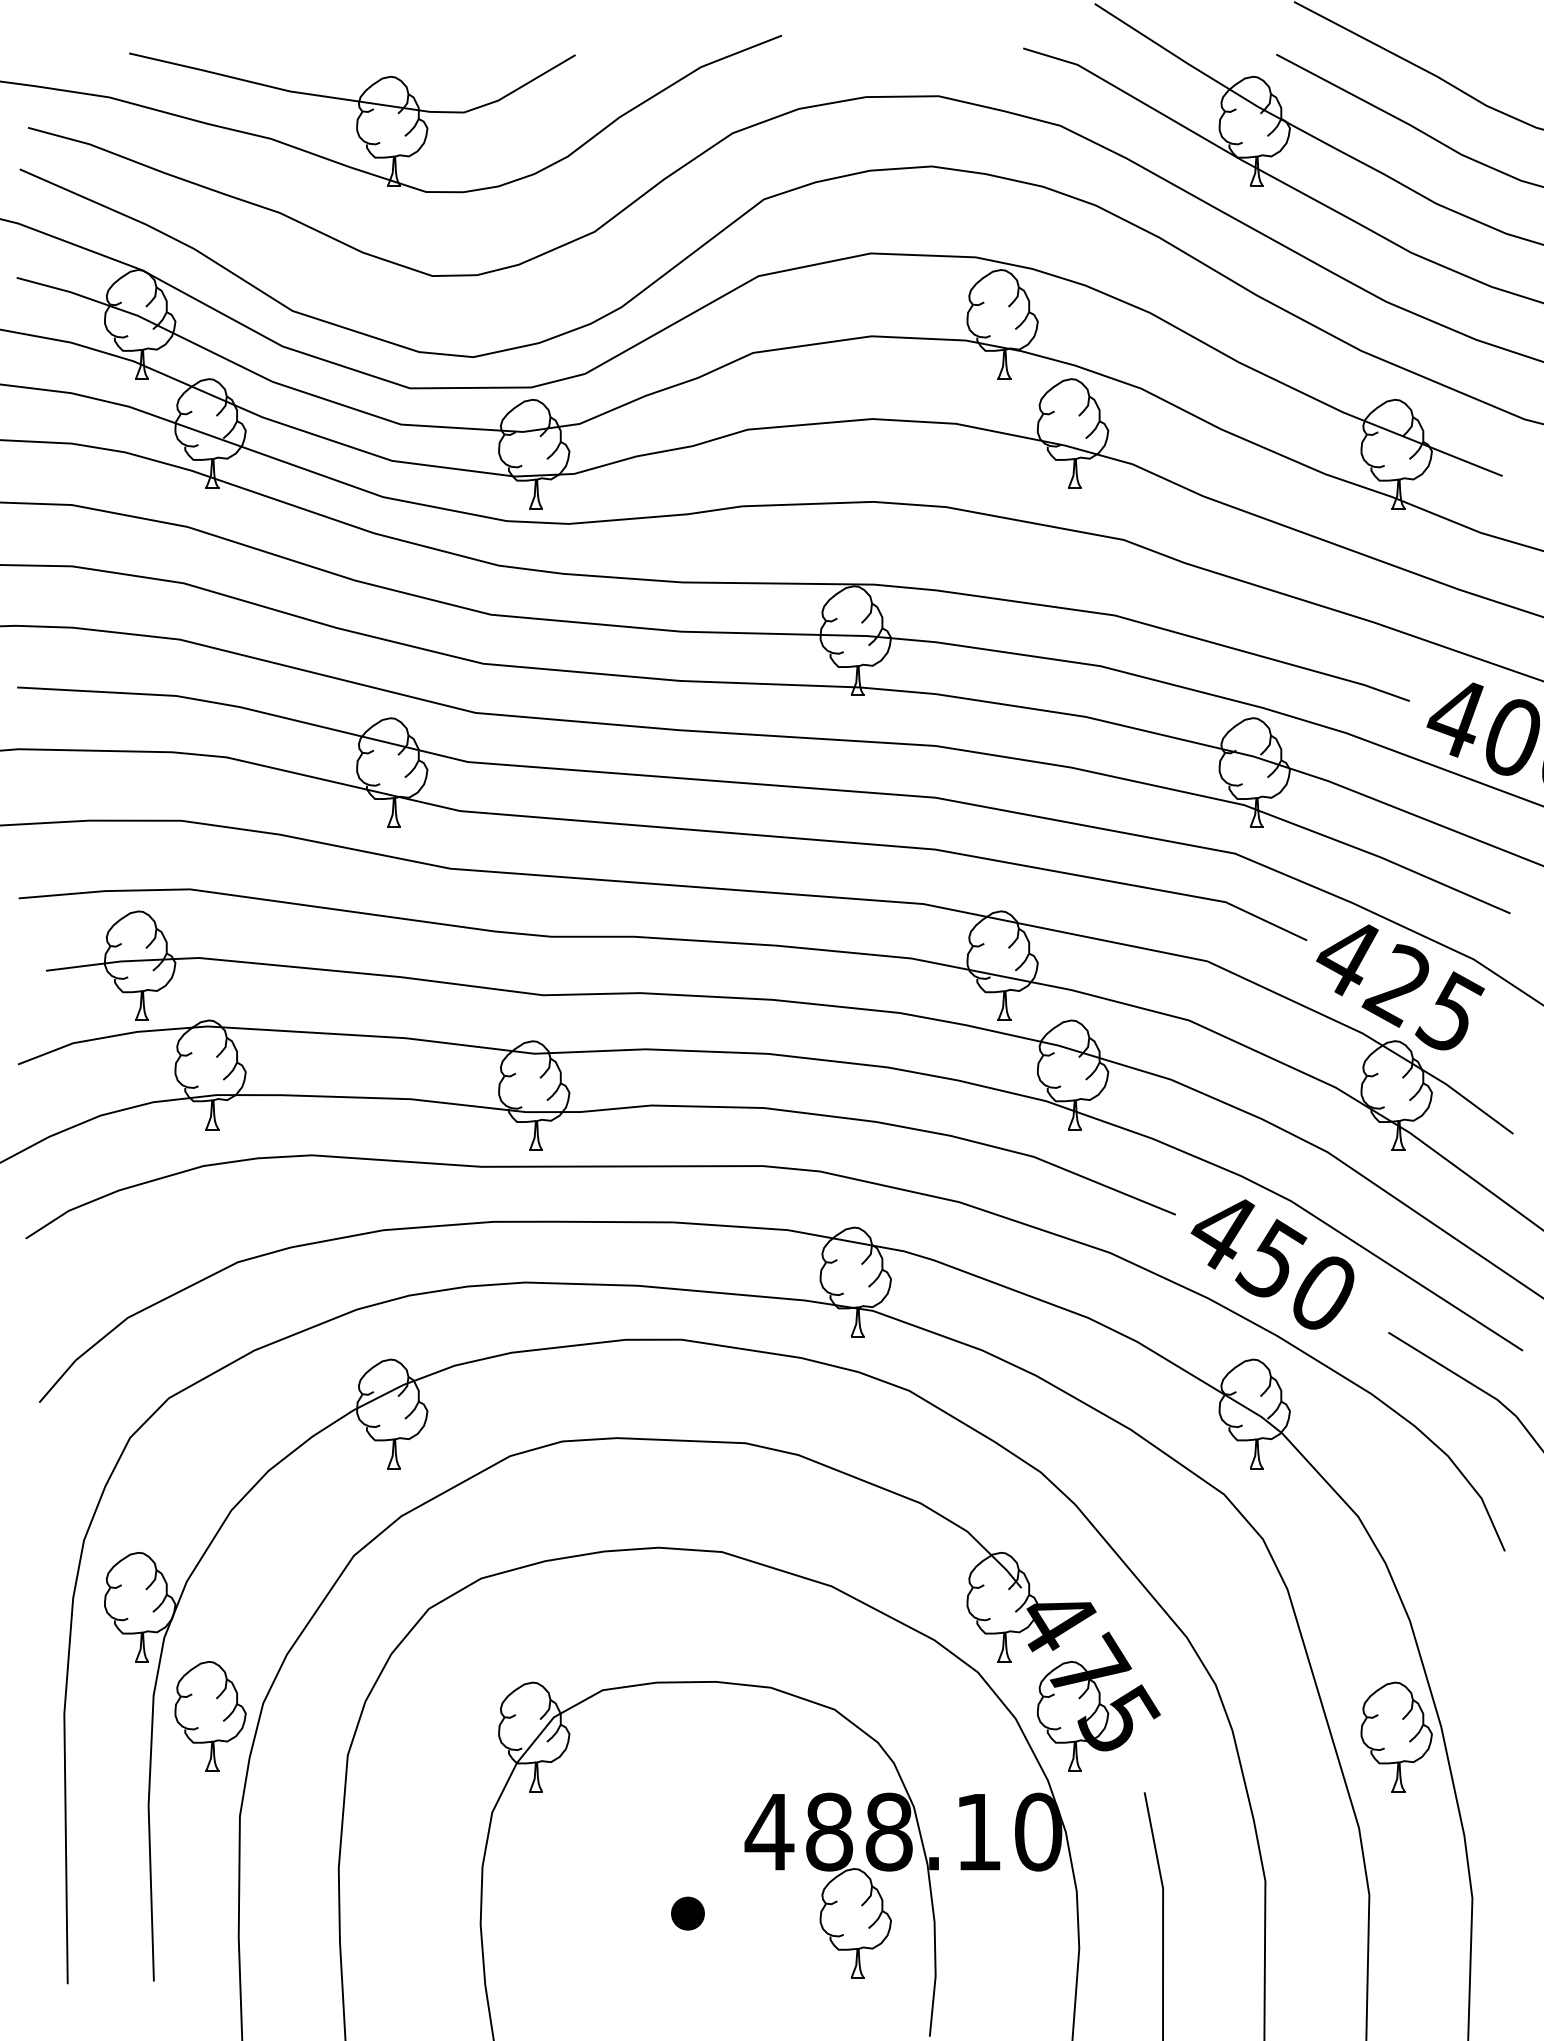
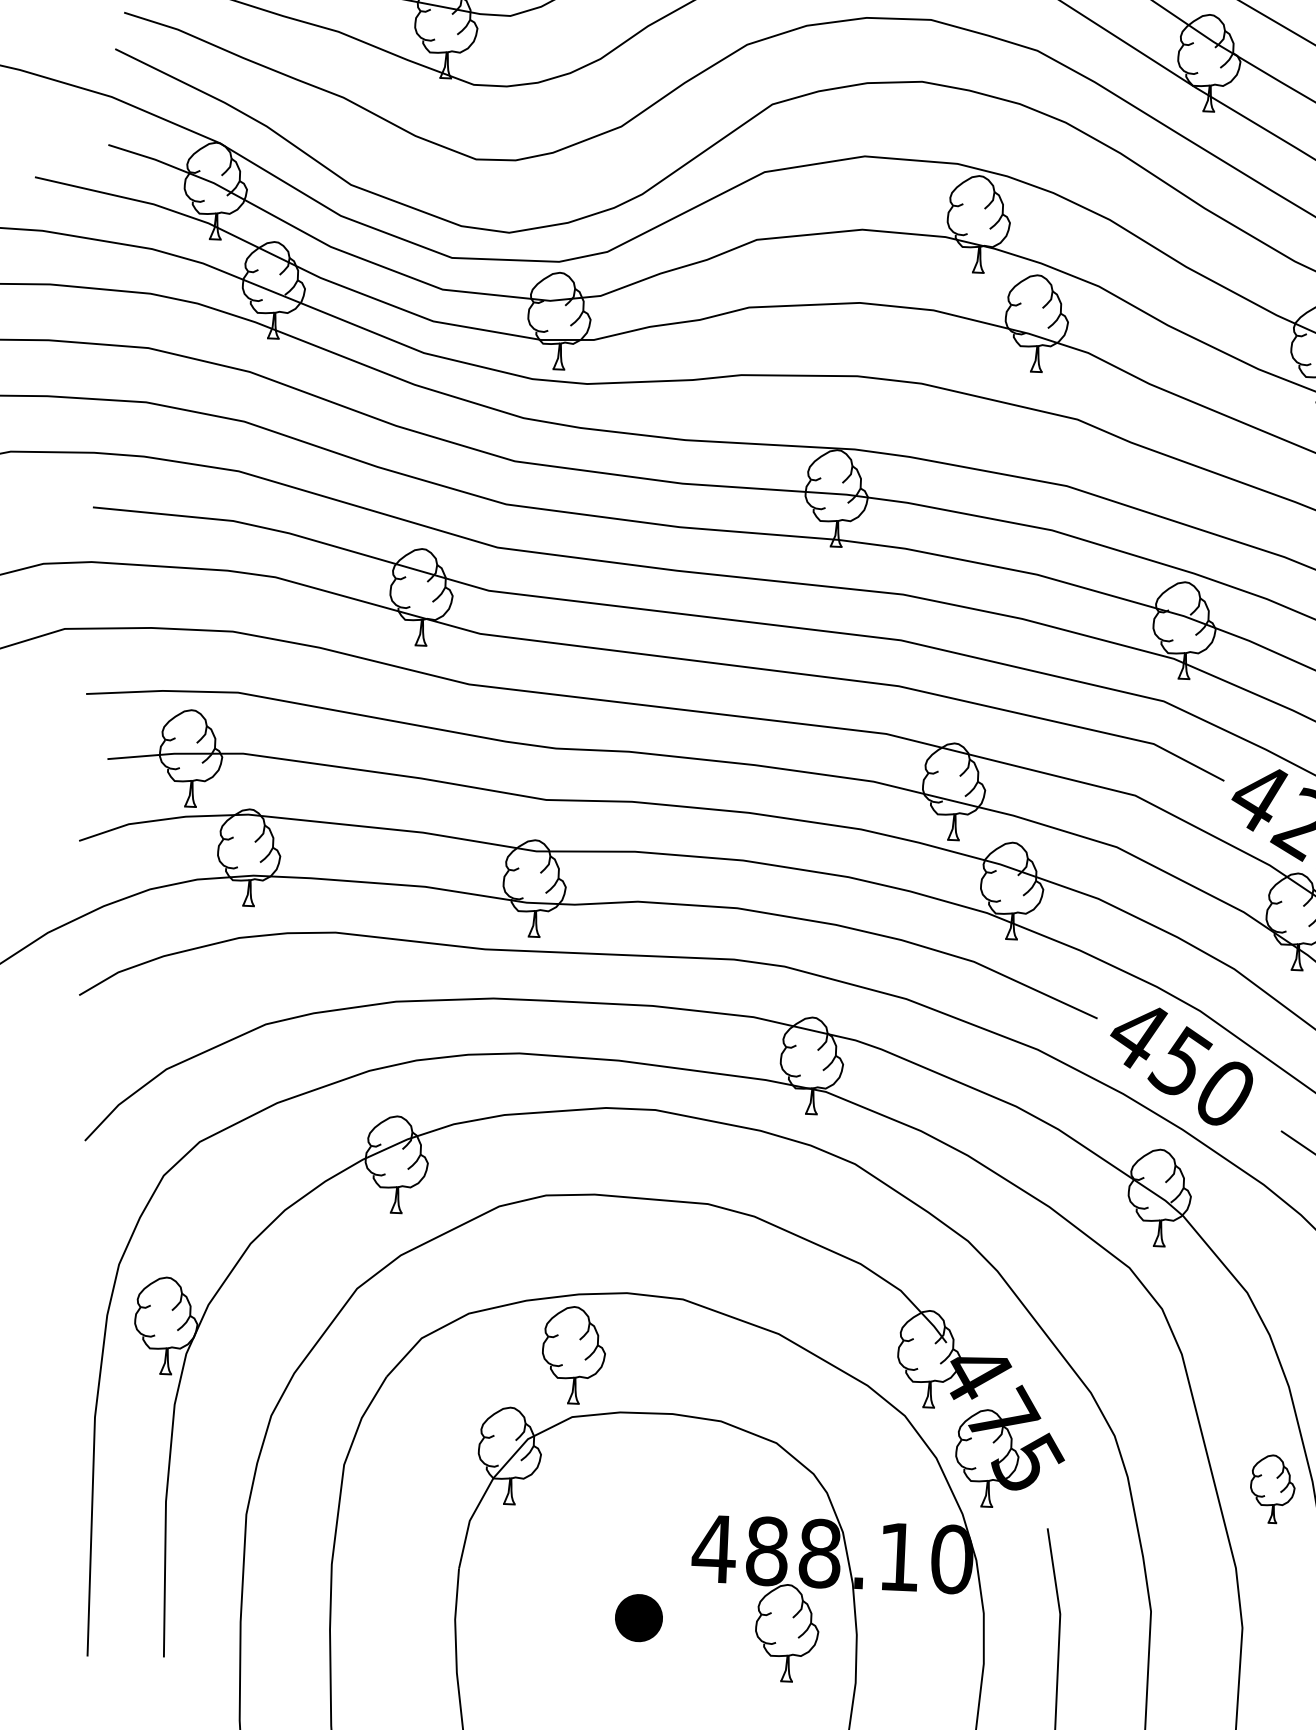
part: (210, 1716) -> (573, 1355), moved
part: (1396, 1736) -> (1272, 1488), size x0.7
part: (687, 1913) -> (638, 1617), size x1.6

